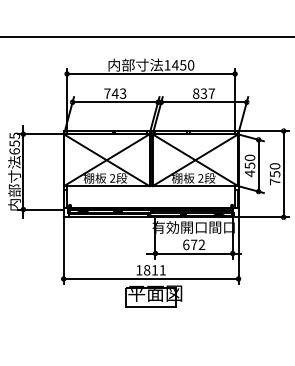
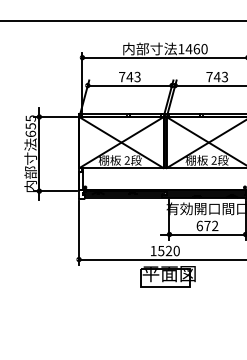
text: (183, 65) -> (197, 49), 1450 -> 1460
text: (203, 93) -> (216, 76), 837 -> 743
text: (154, 270) -> (168, 251), 1811 -> 1520

